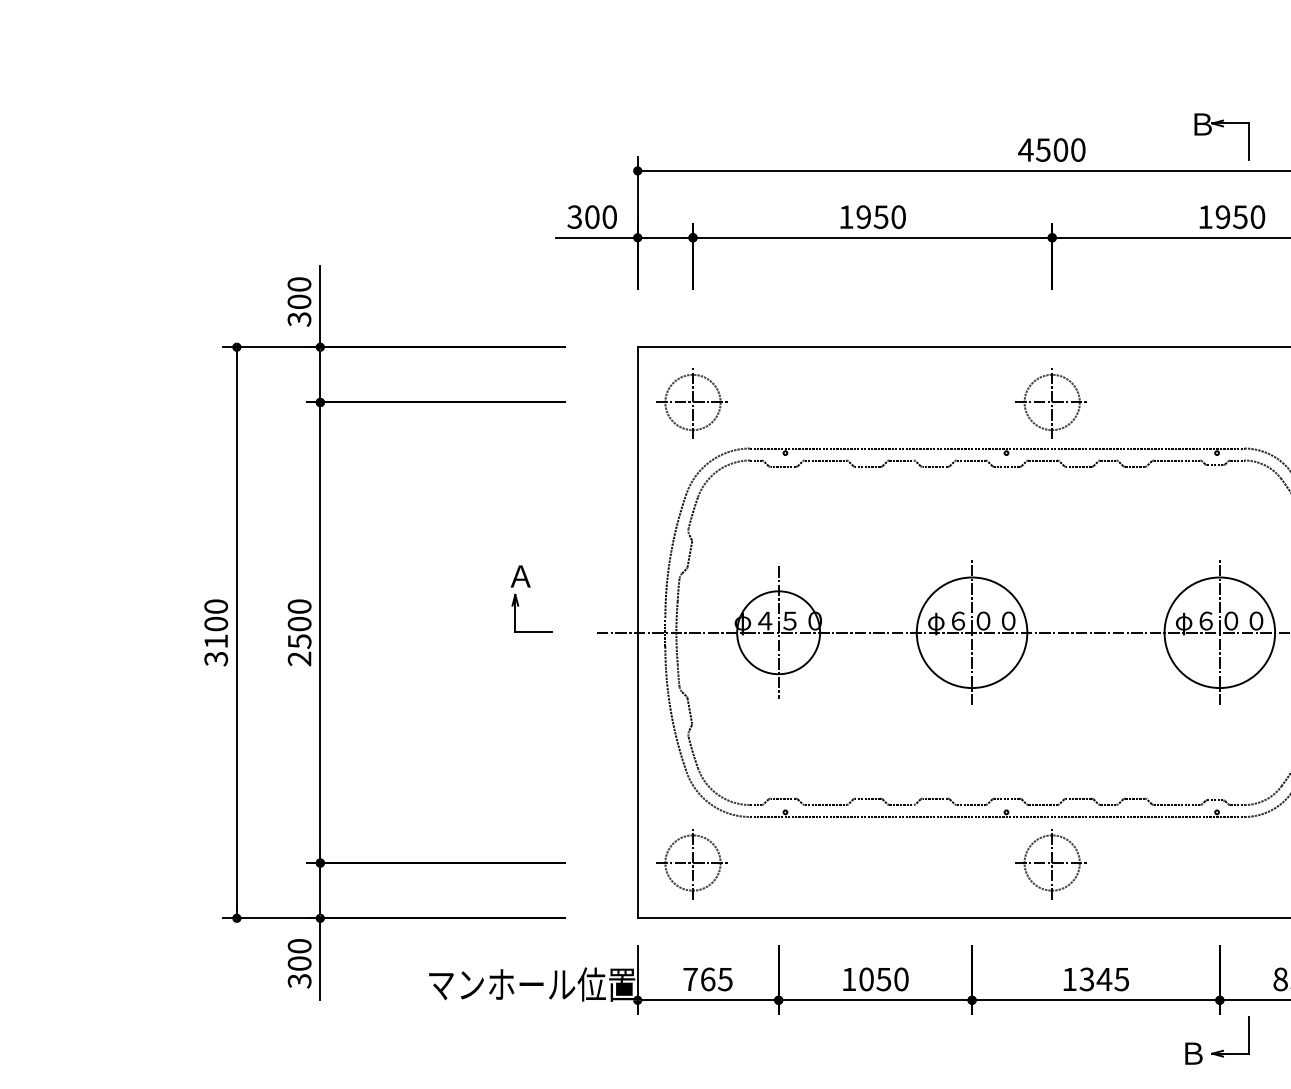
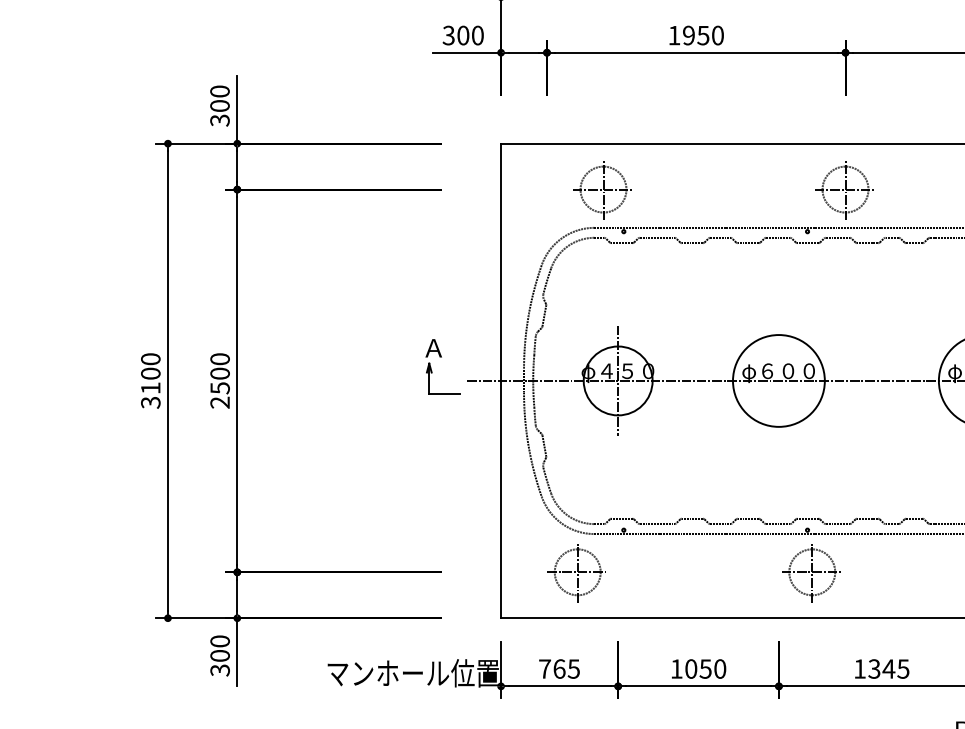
part: (691, 403) -> (602, 190), moved
part: (530, 587) -> (441, 357), moved
line: (972, 632) -> (779, 380), removed
part: (691, 864) -> (576, 573), moved
part: (1050, 864) -> (810, 573), moved

